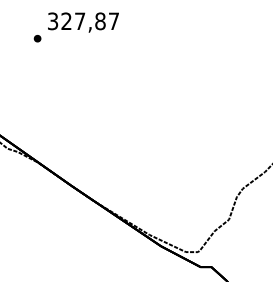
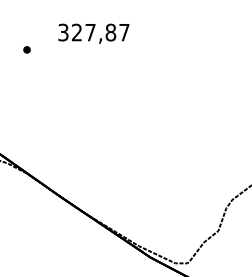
text: (83, 22) -> (93, 33), moved

